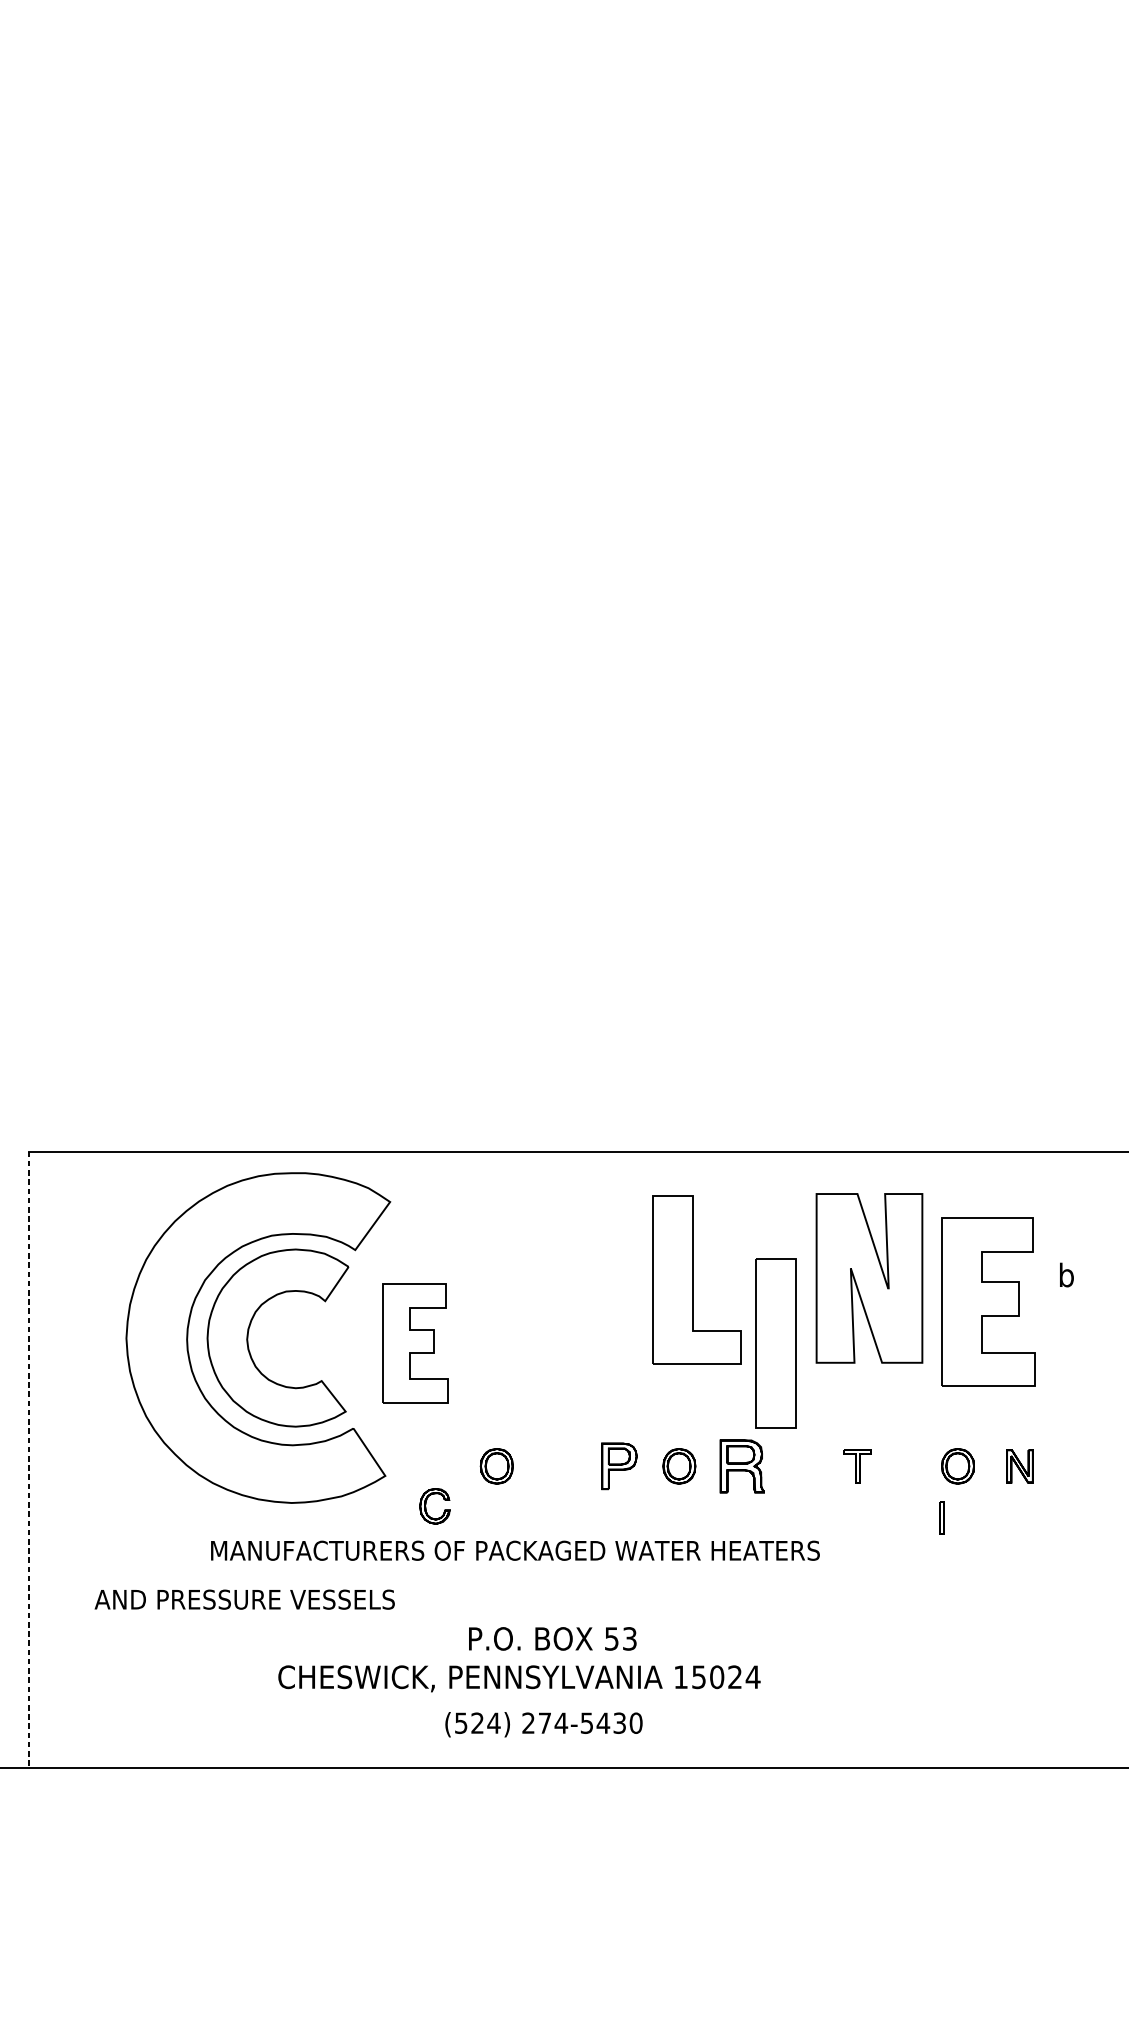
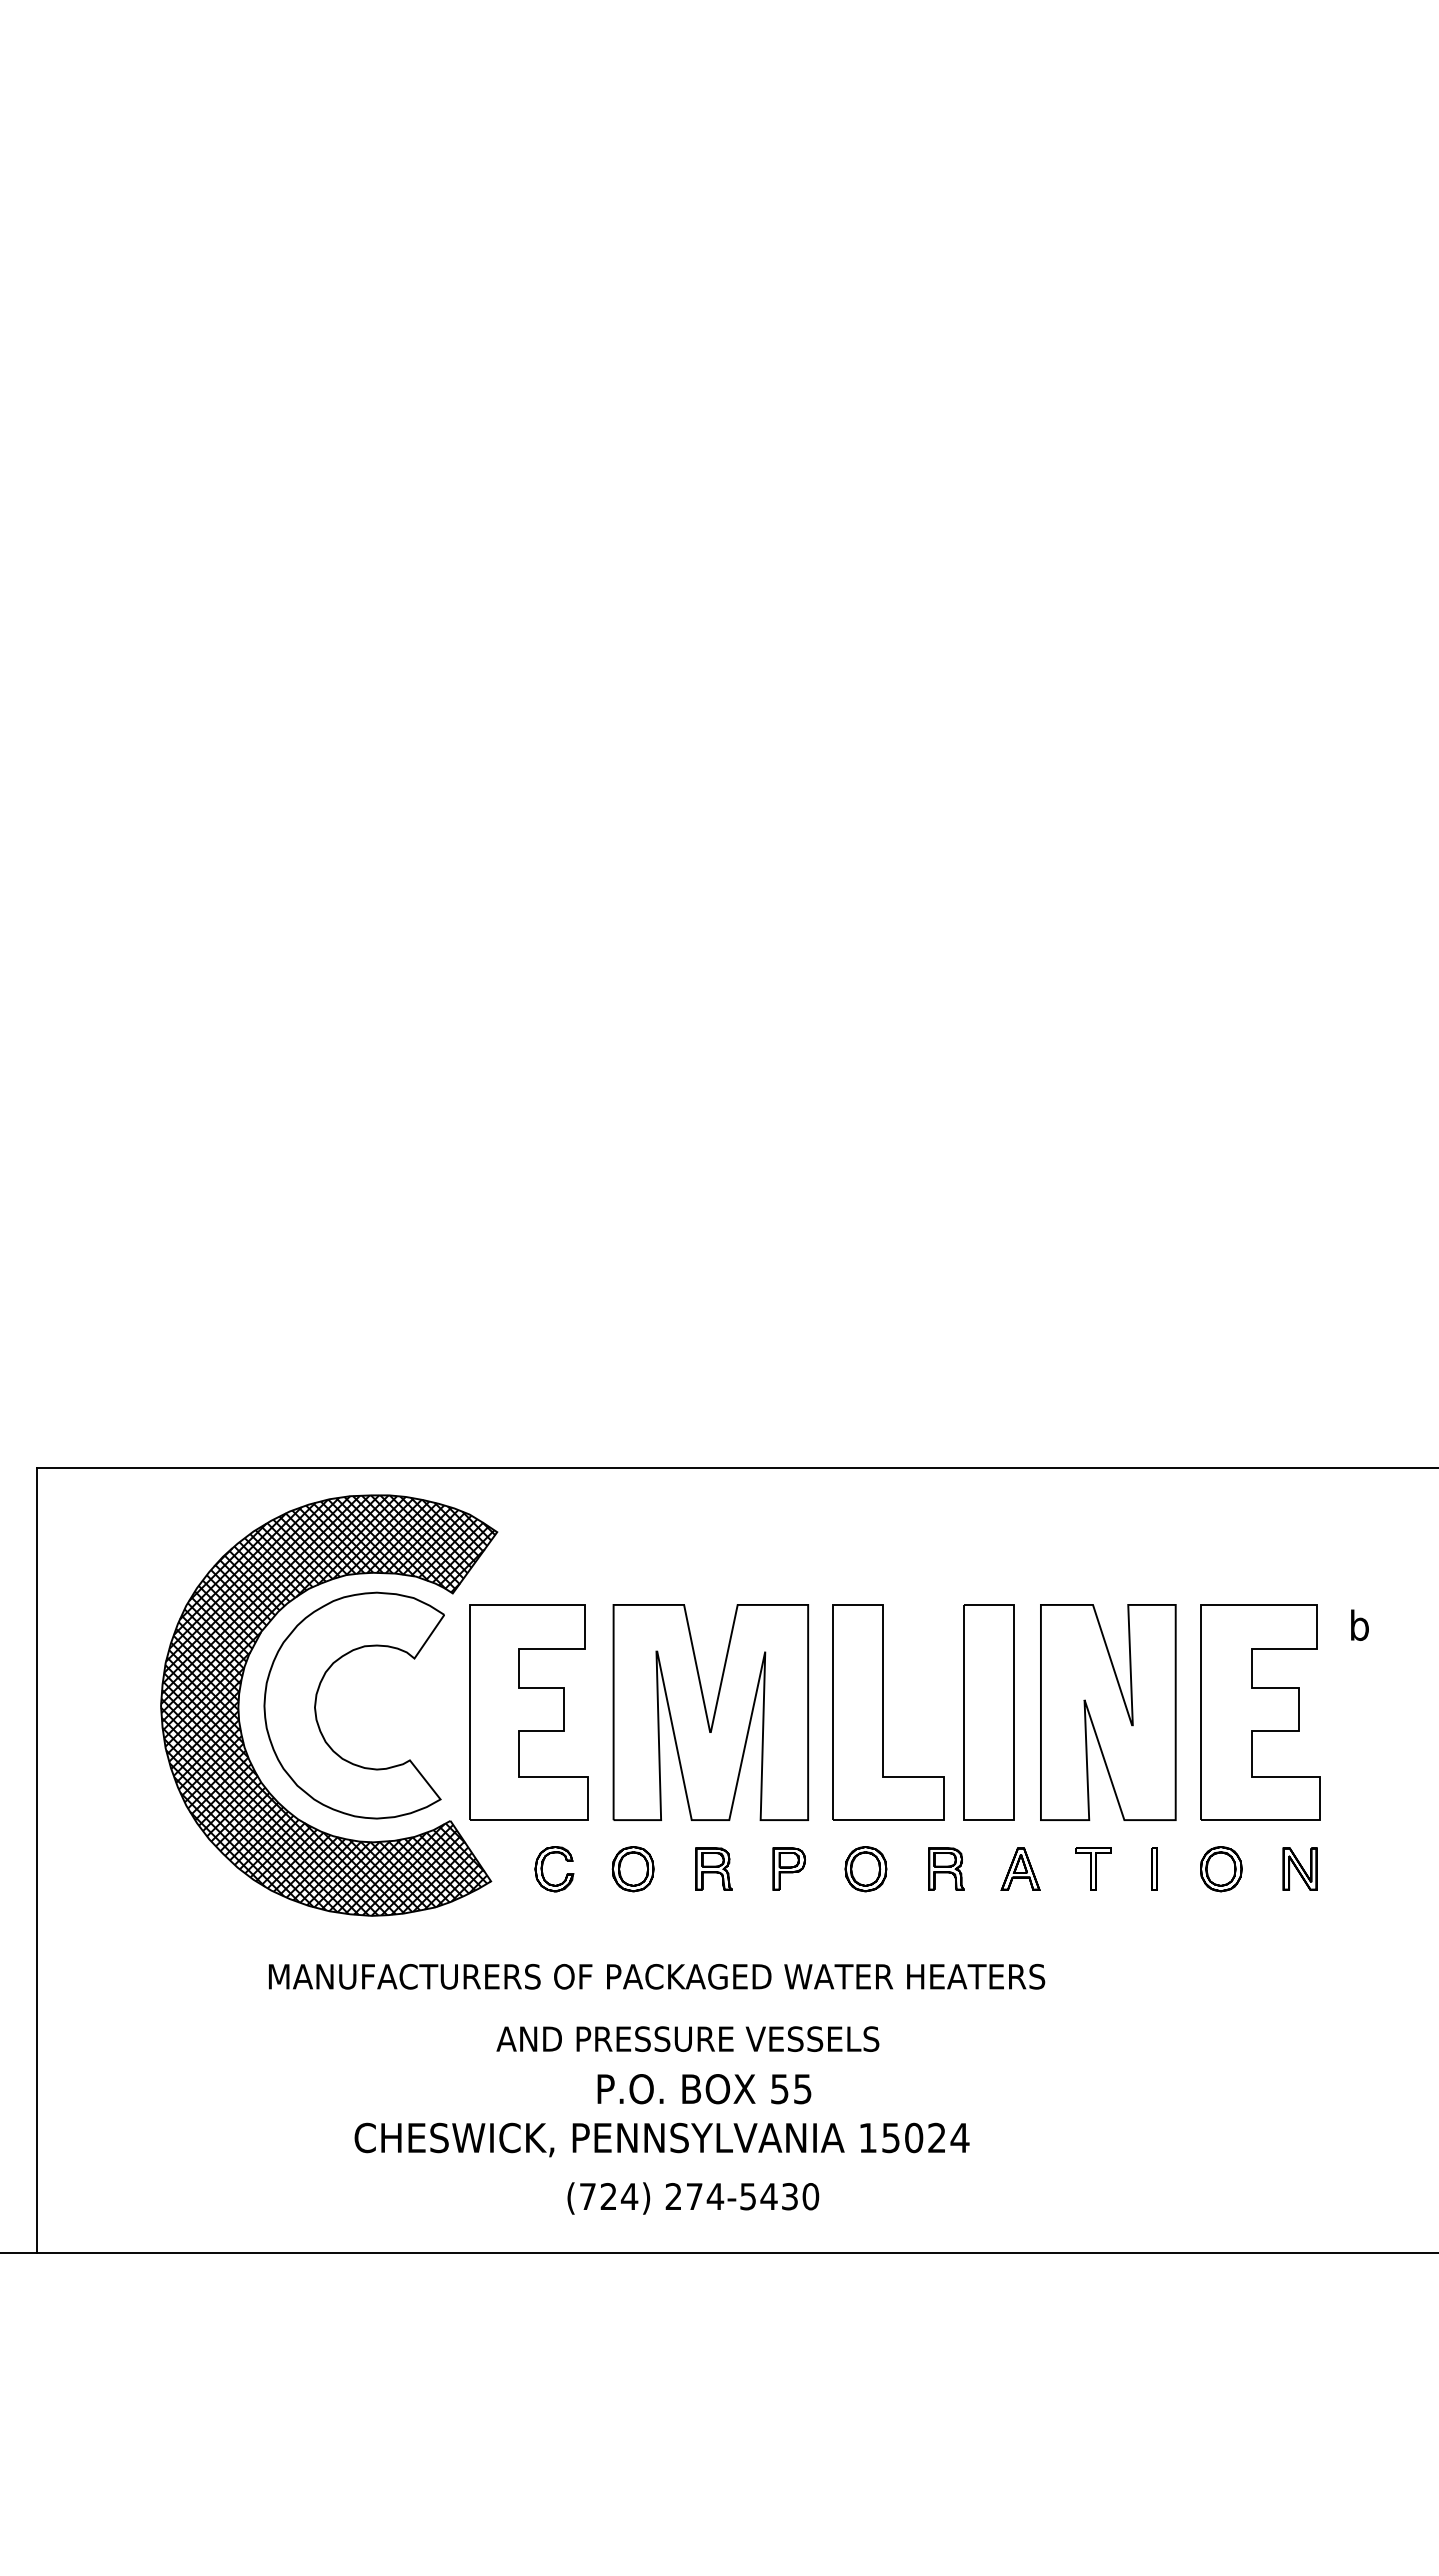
part: (869, 1278) -> (1108, 1712), moved
part: (697, 1279) -> (888, 1712), moved
part: (988, 1301) -> (1260, 1712), moved
hatch: (257, 1337) -> (328, 1705), added
part: (414, 1343) -> (528, 1712), size x1.43
part: (557, 1343) -> (710, 1712), added
line: (29, 1459) -> (37, 1860), dashed -> solid
part: (559, 1465) -> (713, 1868), added
part: (618, 1465) -> (788, 1868), size x0.71
part: (742, 1465) -> (946, 1868), size x0.62
part: (800, 1465) -> (1020, 1868), added
part: (426, 1508) -> (543, 1872), moved
part: (941, 1517) -> (1154, 1868), moved
text: (244, 1599) -> (687, 2038), moved
text: (629, 1638) -> (802, 2088), 53 -> 55
text: (460, 1723) -> (587, 2196), (524) -> (724)

